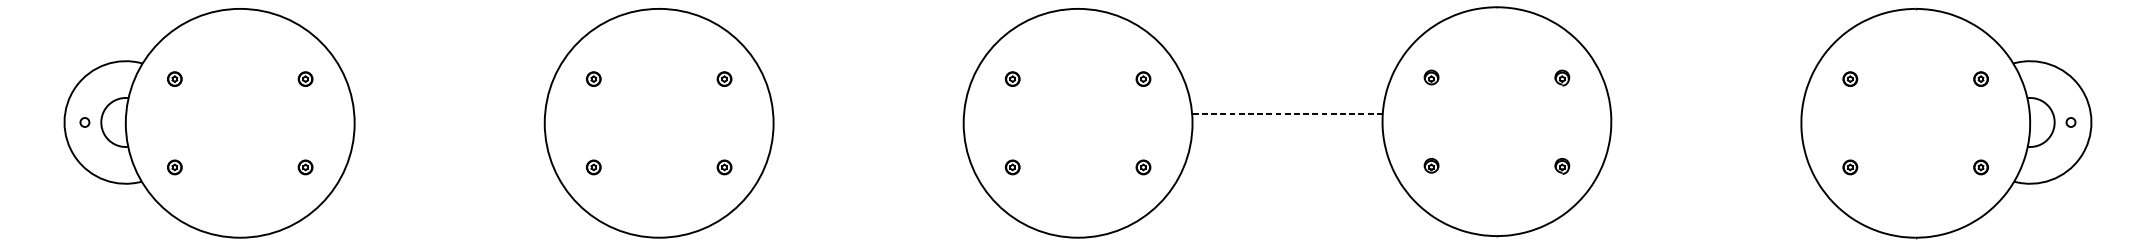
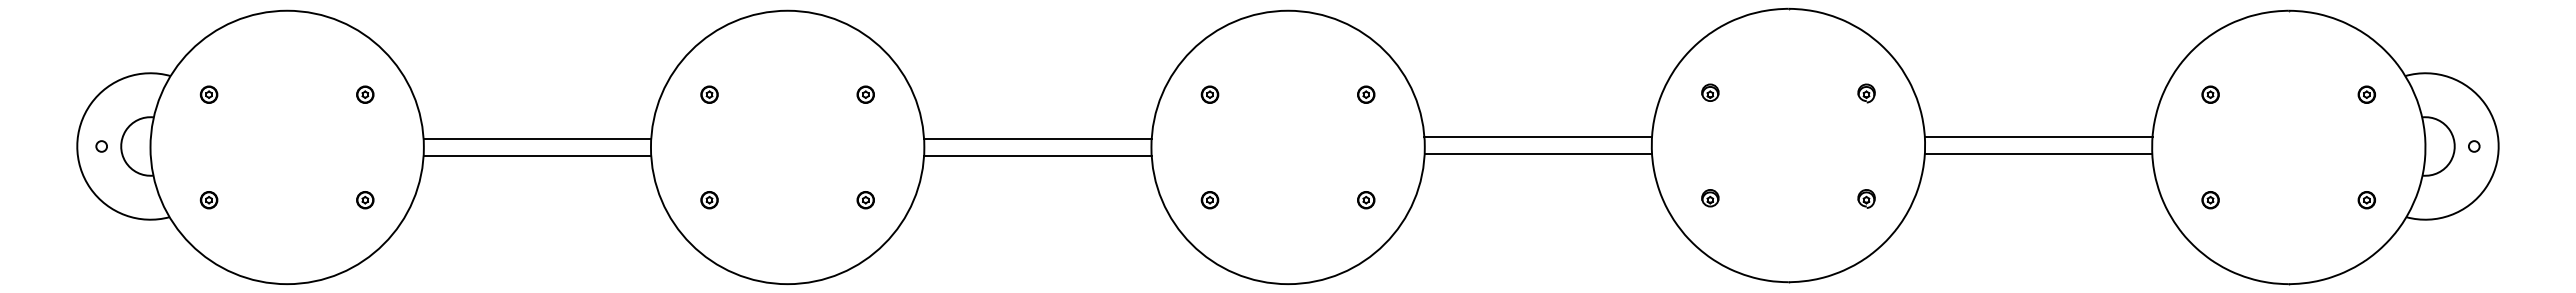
line: (1287, 114) -> (1538, 136), dashed -> solid
line: (1706, 114) -> (2038, 136), added
line: (449, 115) -> (537, 138), added
line: (868, 115) -> (1037, 138), added
line: (1287, 129) -> (1538, 154), added
line: (1706, 129) -> (2038, 154), added
line: (449, 130) -> (537, 156), added
line: (868, 130) -> (1037, 156), added

